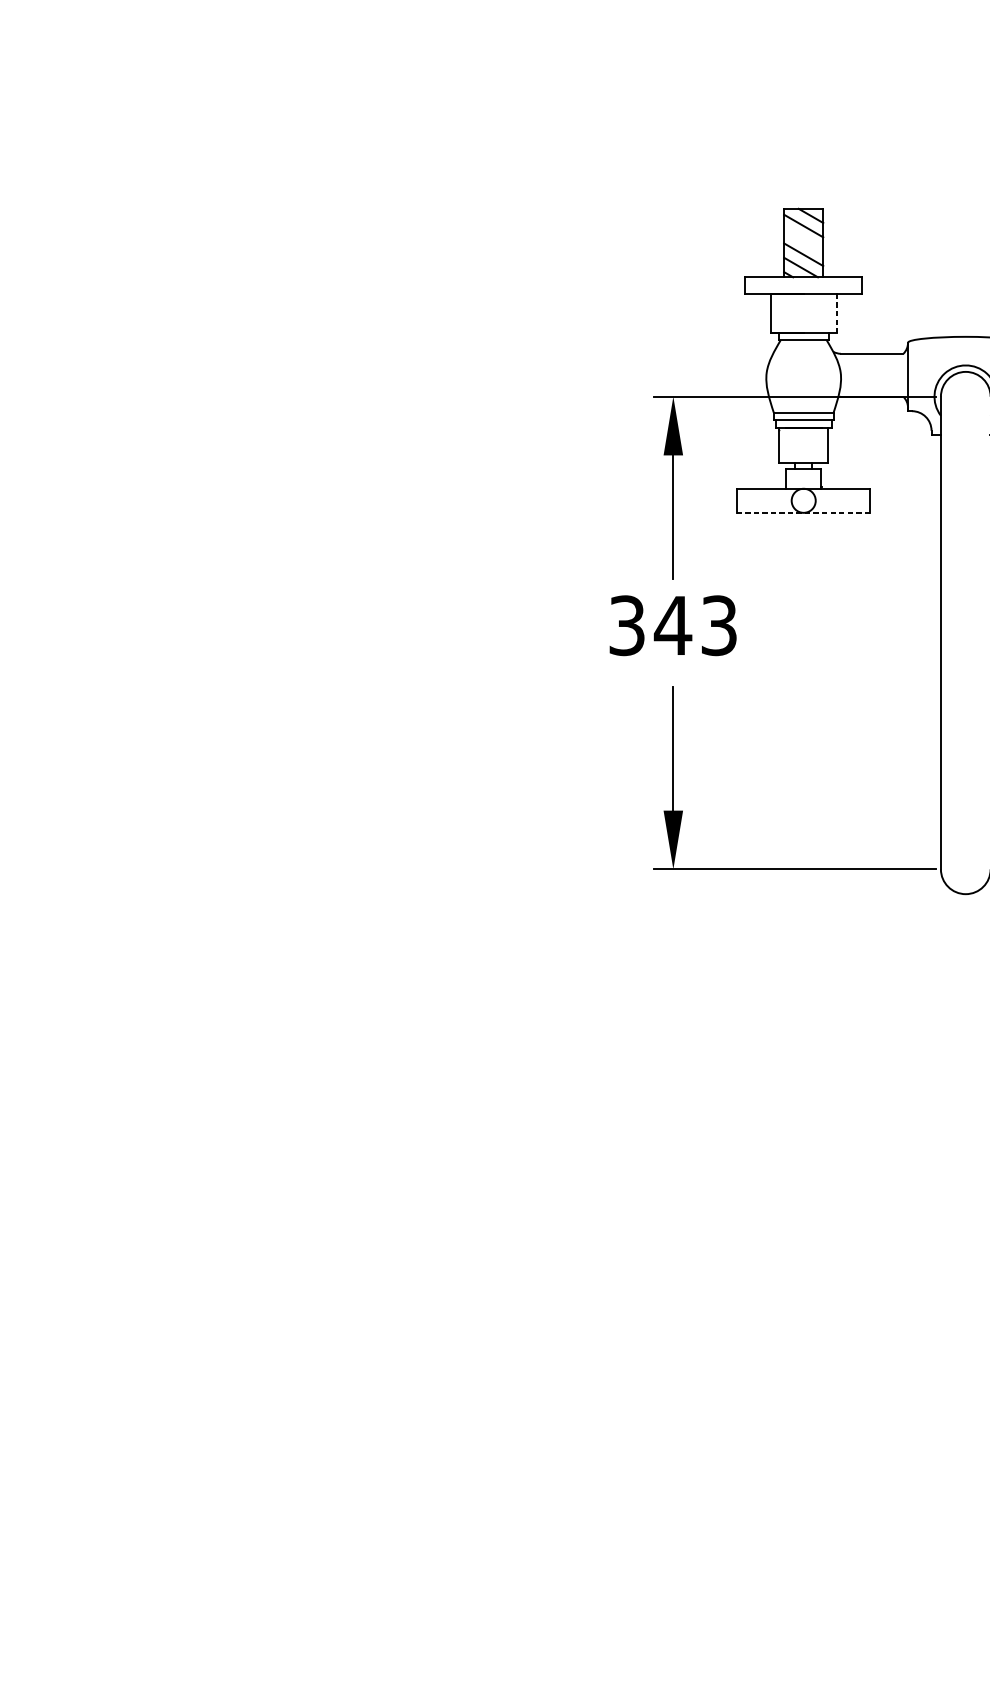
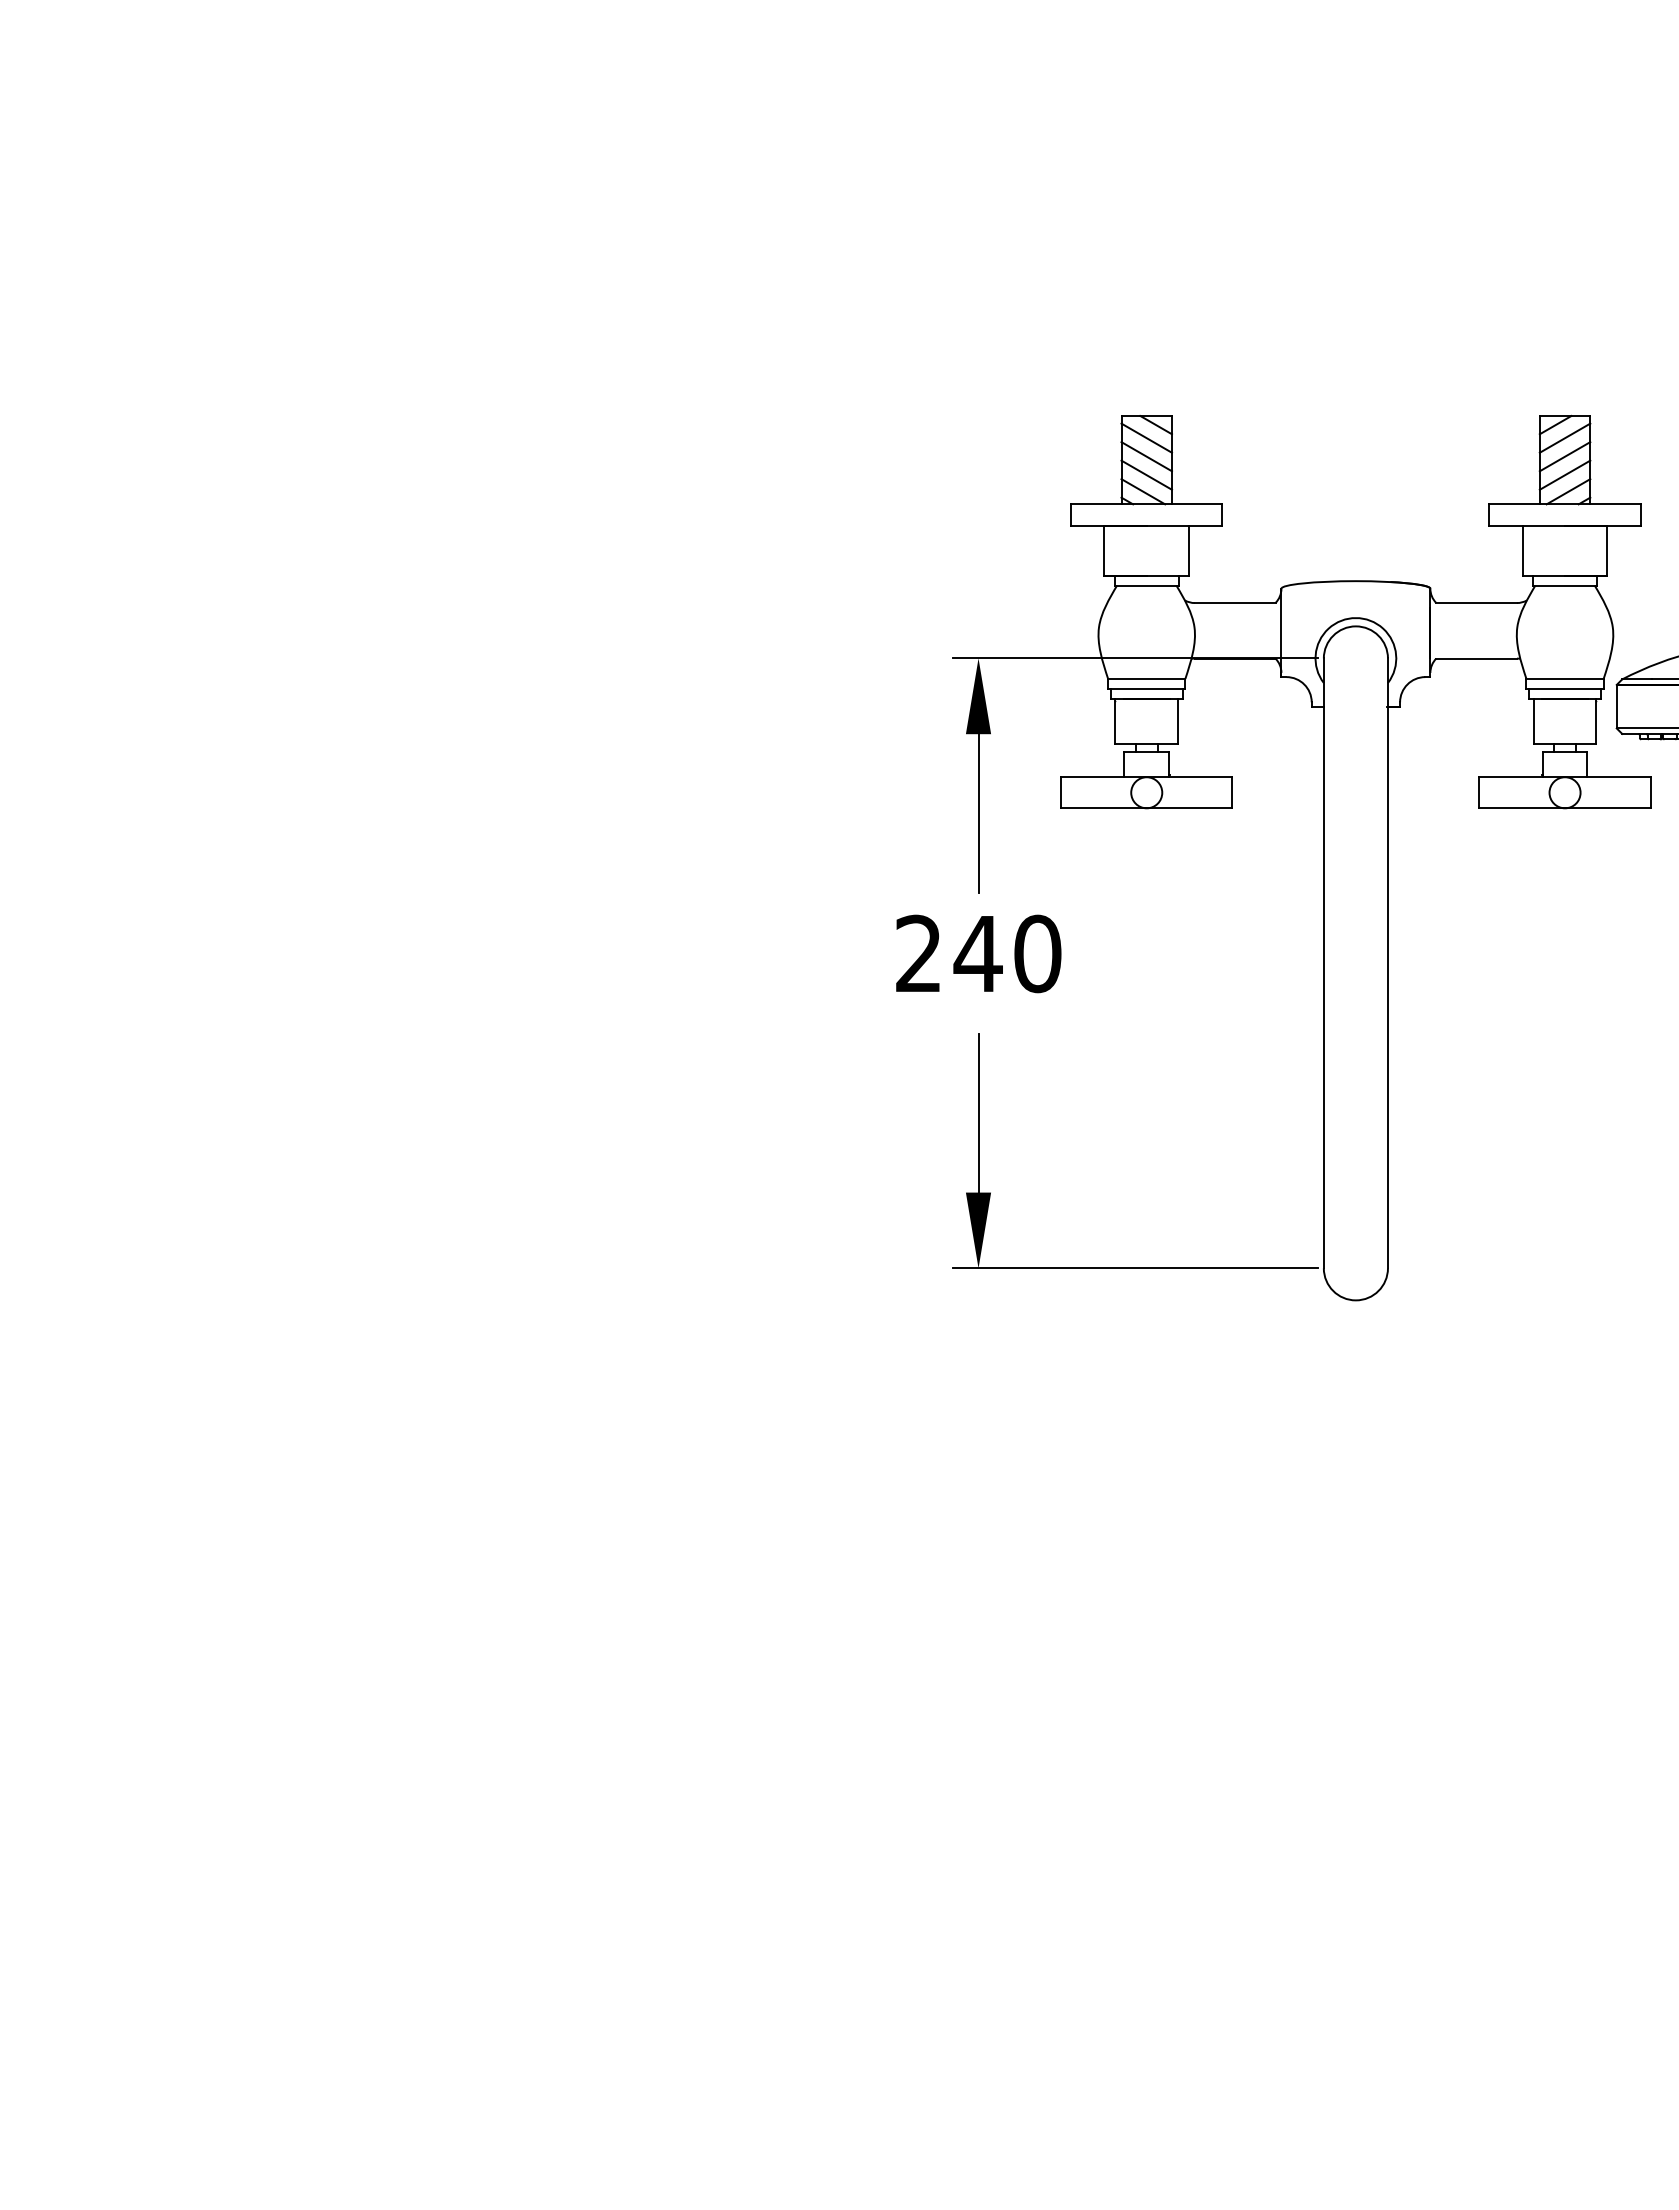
line: (803, 240) -> (1146, 456), added
line: (836, 313) -> (1189, 551), dashed -> solid
line: (803, 513) -> (1146, 808), dashed -> solid
text: (673, 625) -> (978, 953), 343 -> 240

